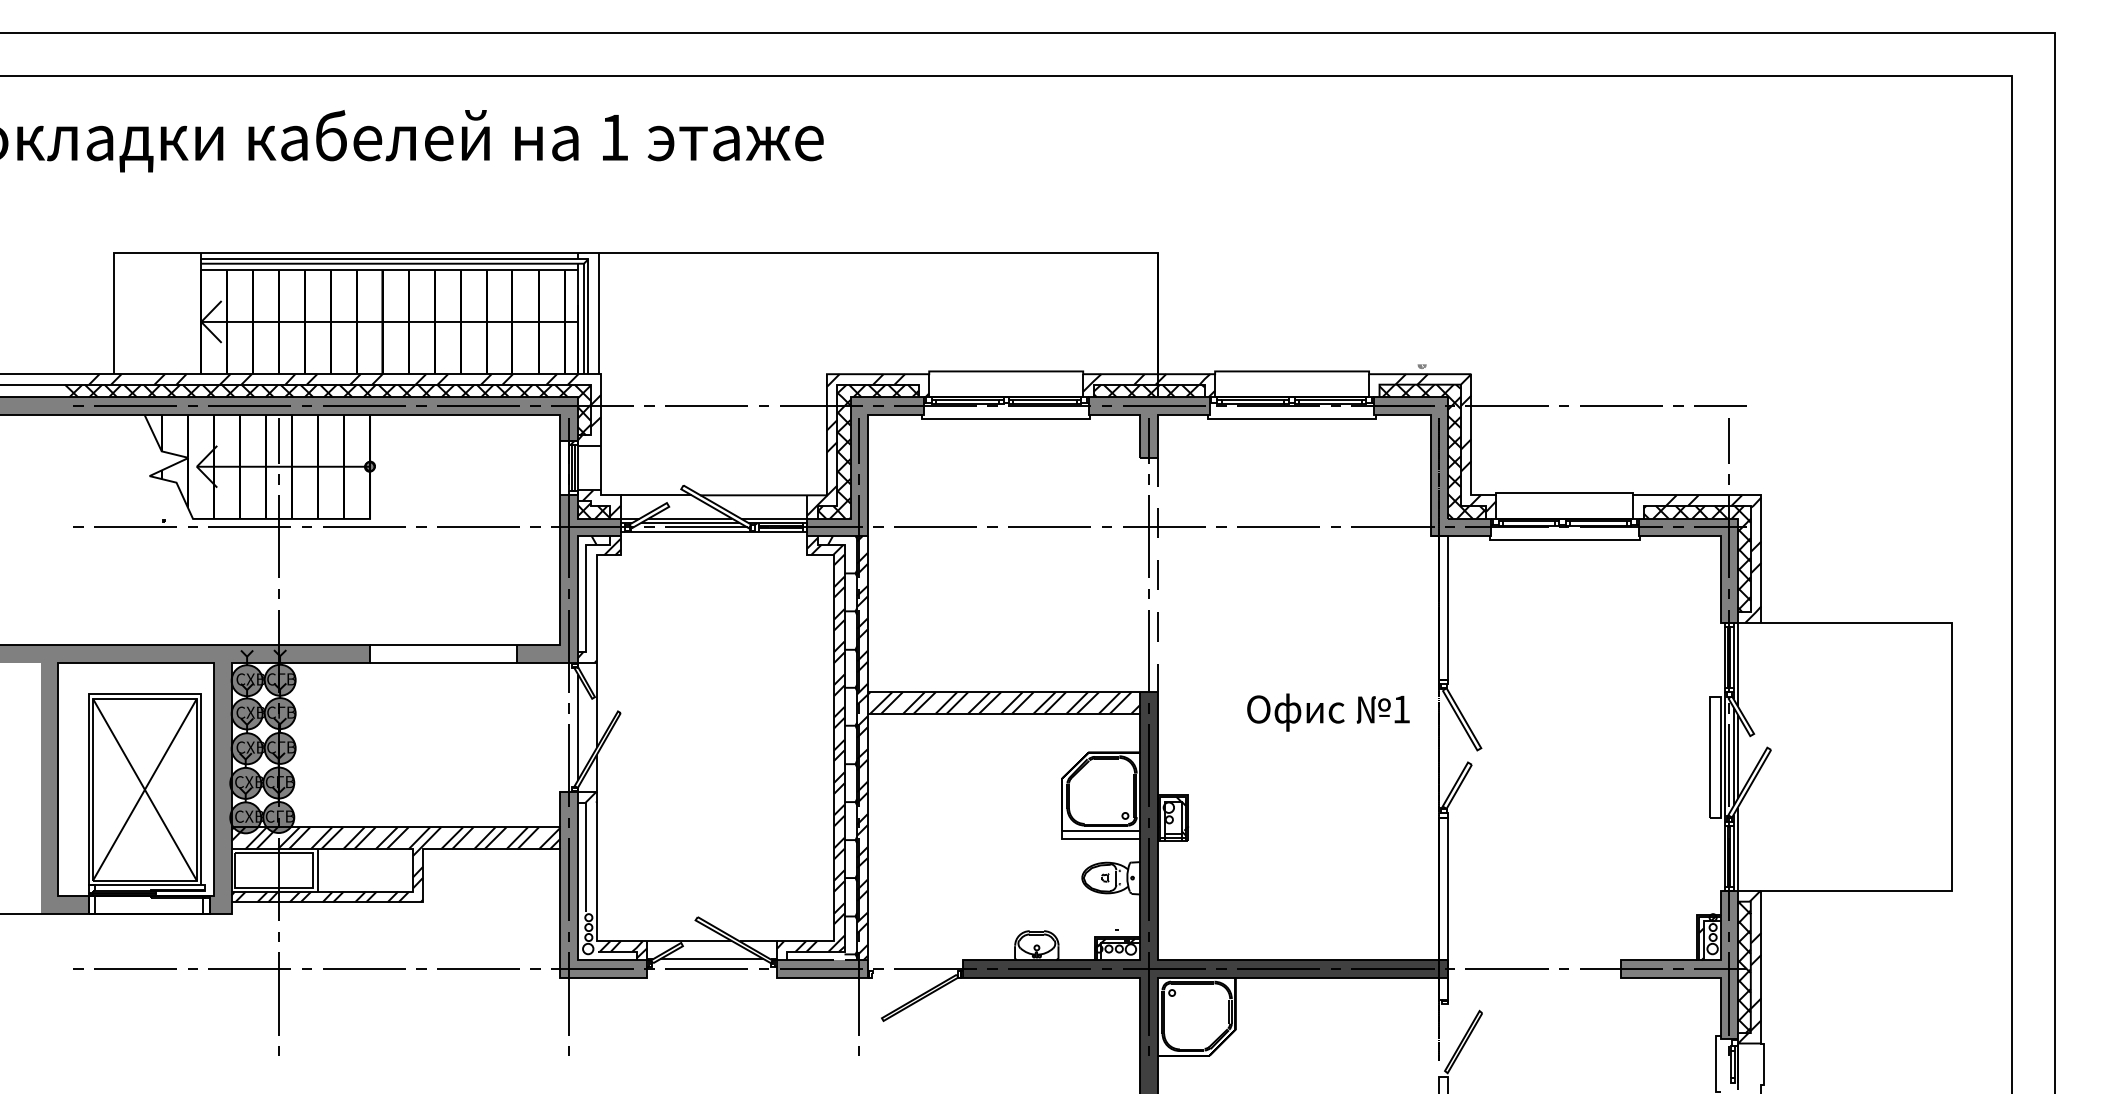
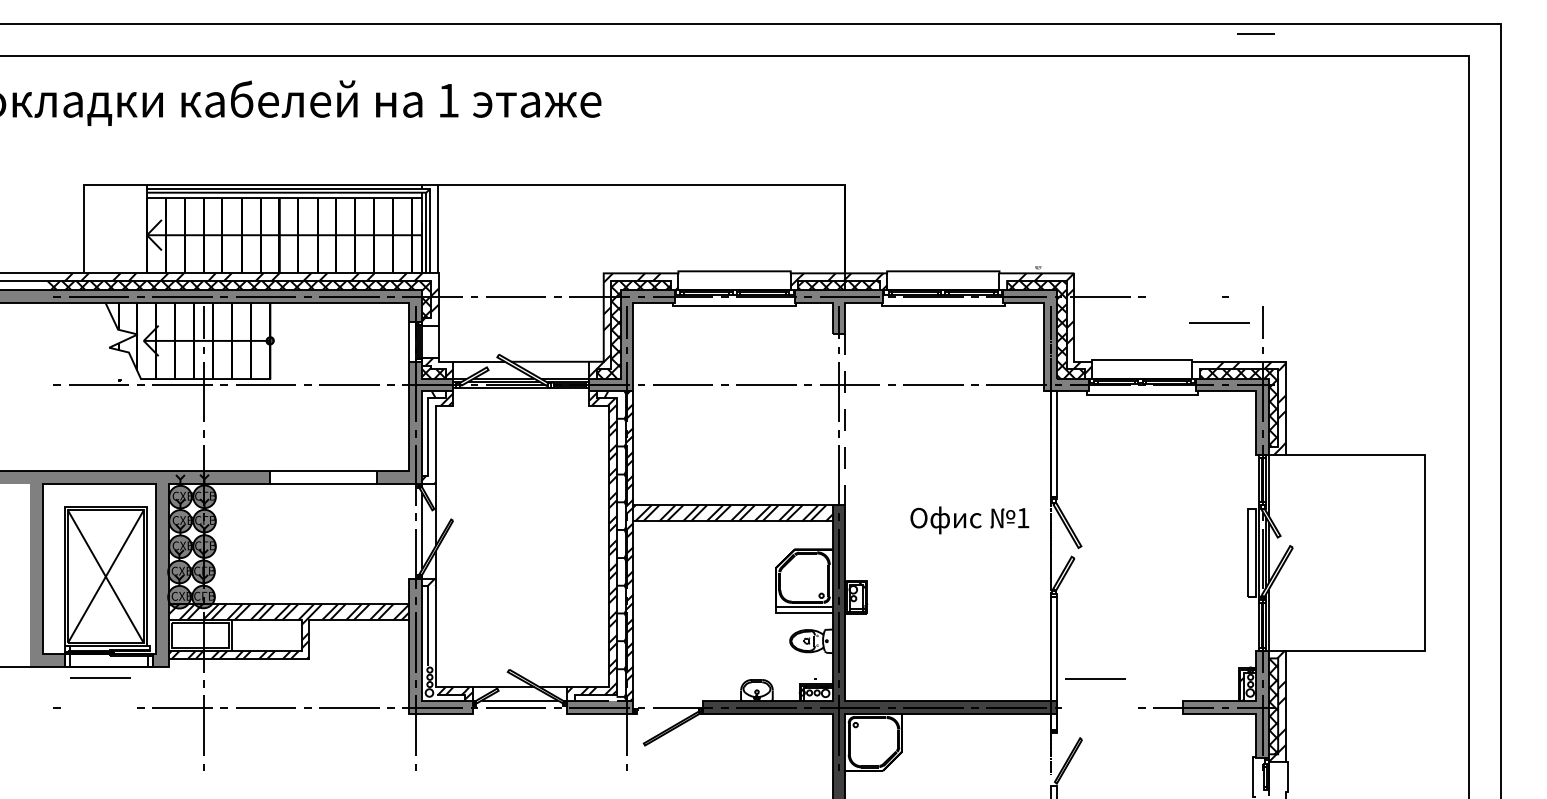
line: (1621, 405) -> (1219, 322), moved
line: (1720, 405) -> (1256, 33), moved
line: (135, 968) -> (100, 677), moved
line: (1506, 968) -> (1094, 678), moved

